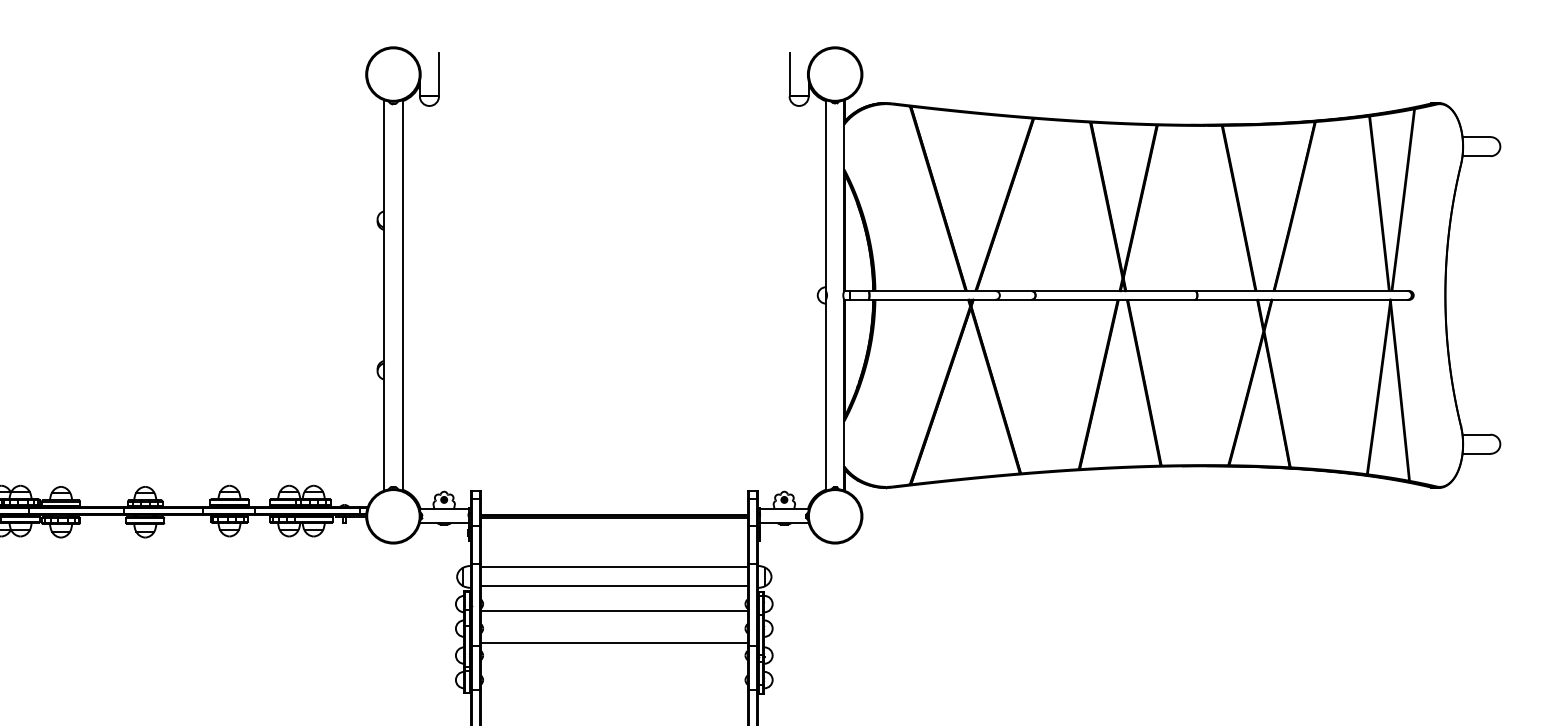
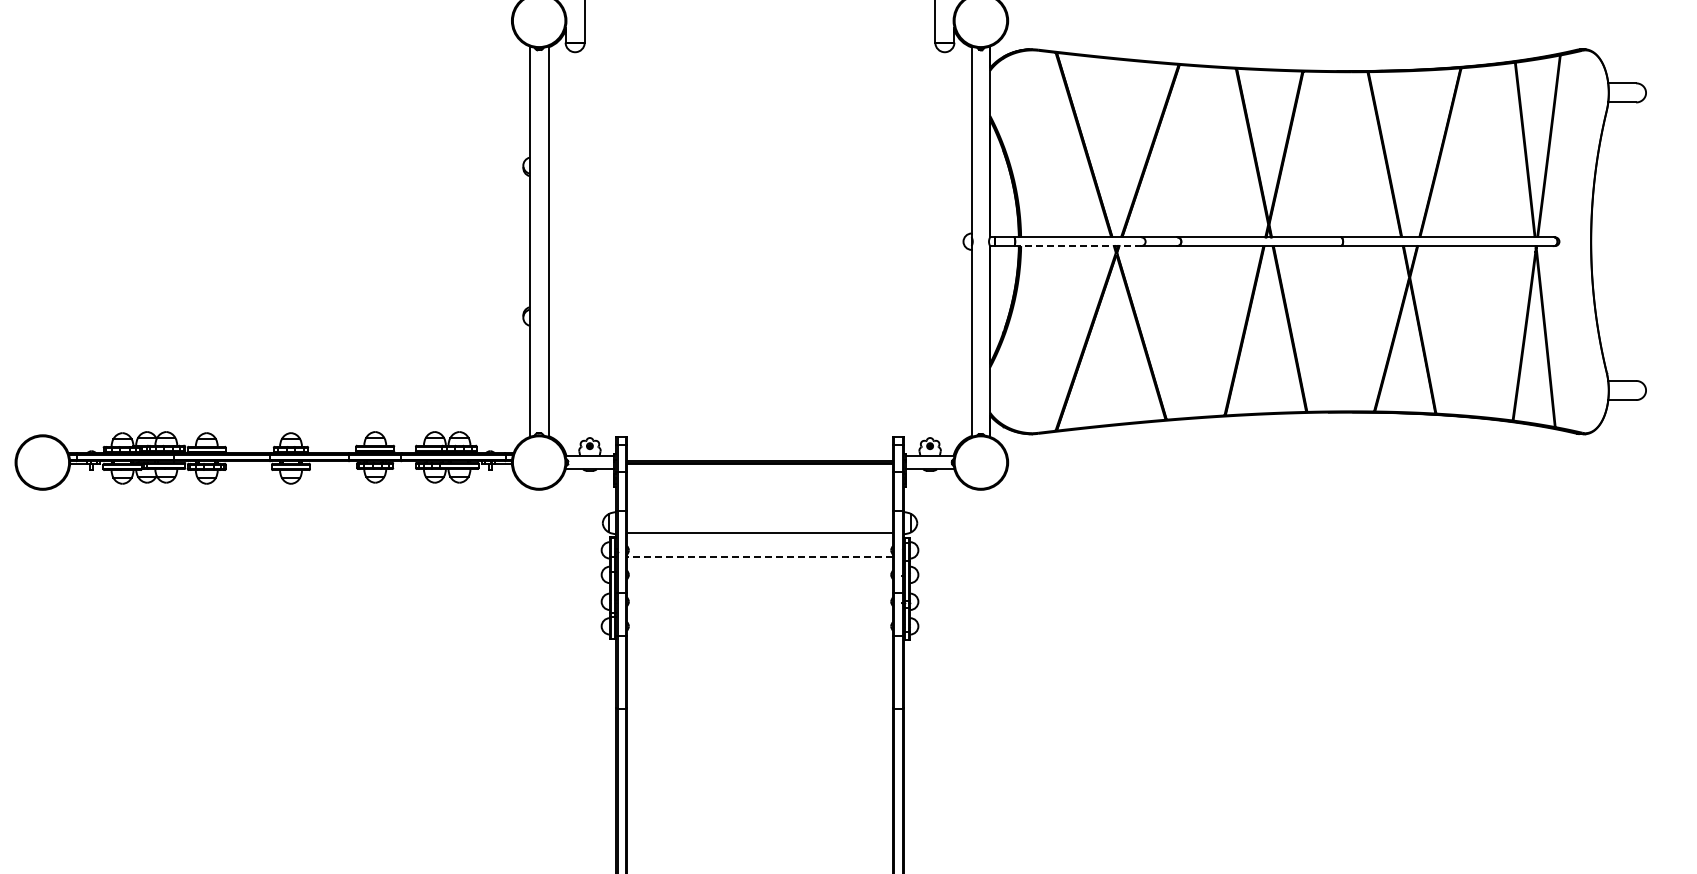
line: (931, 300) -> (1077, 246), solid -> dashed
line: (613, 567) -> (759, 513), removed
line: (613, 610) -> (759, 556), solid -> dashed
line: (613, 642) -> (759, 588), removed

